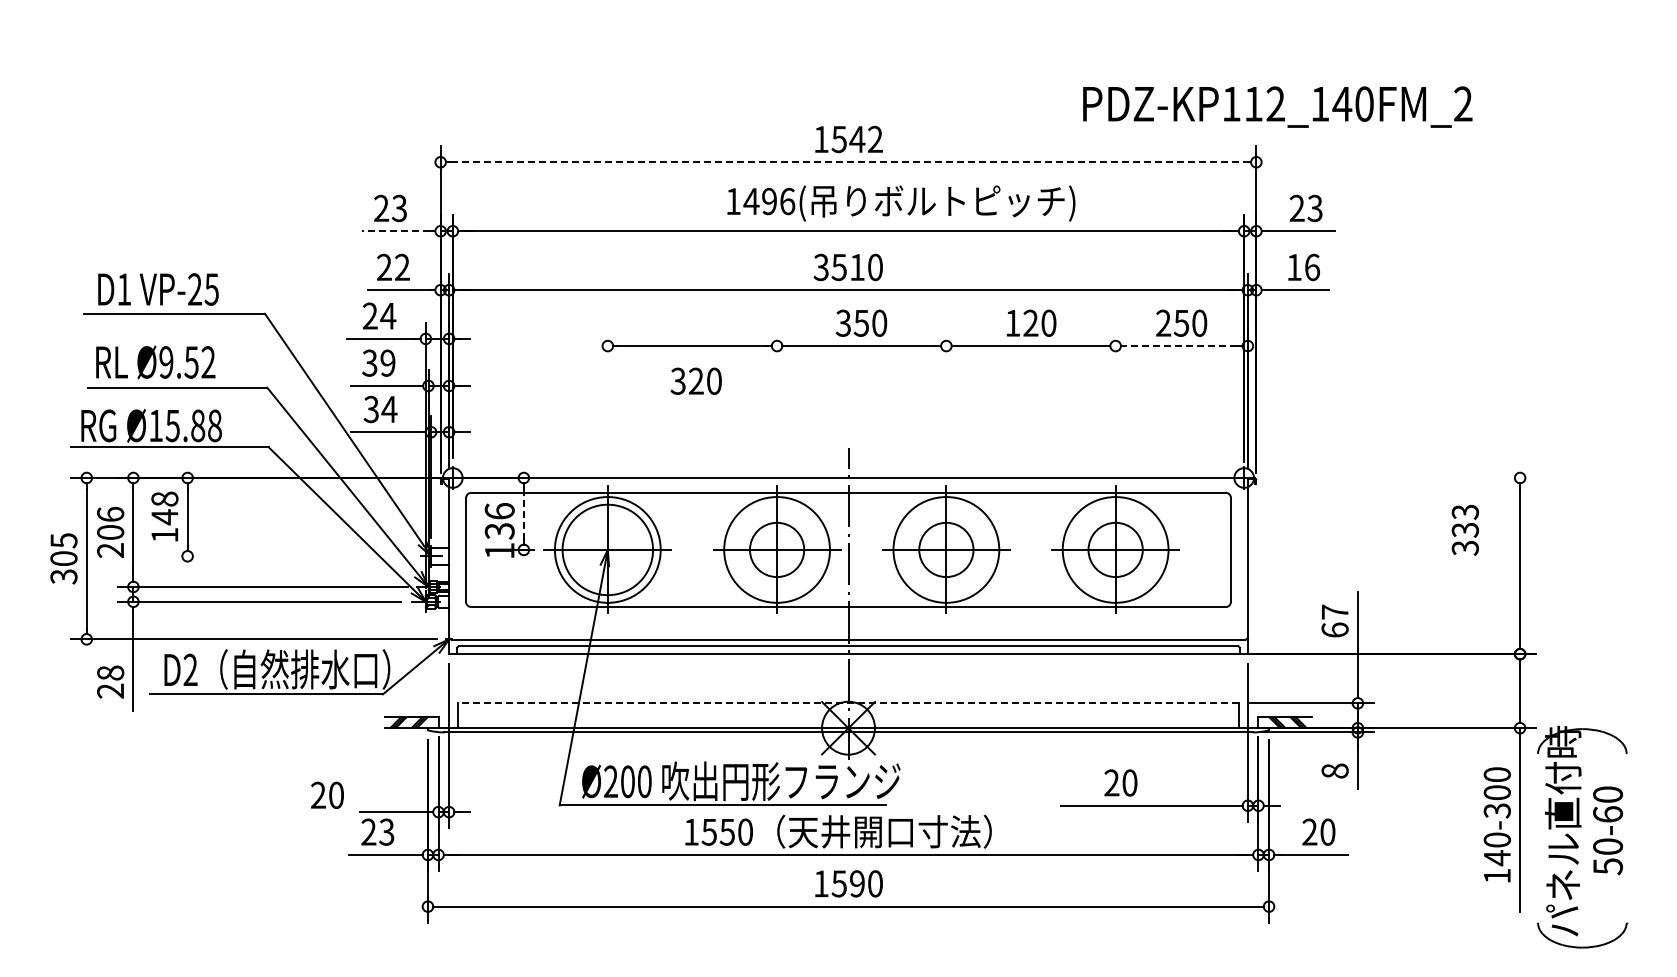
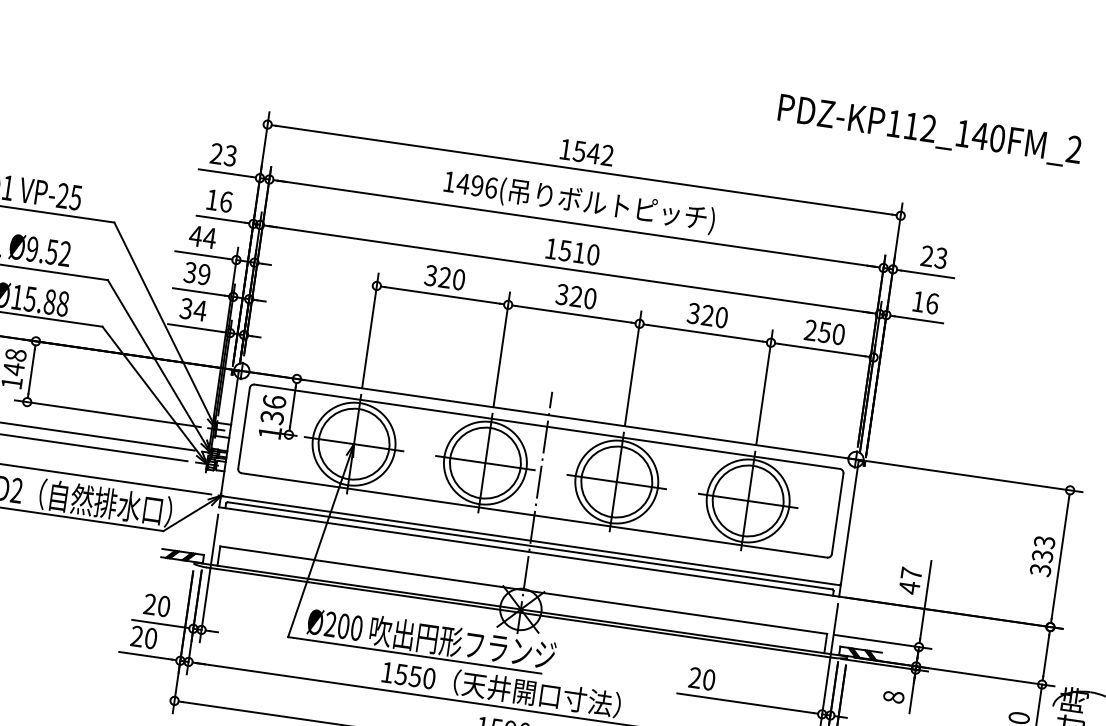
text: (1277, 106) -> (929, 130), moved
line: (849, 162) -> (584, 170), dashed -> solid
text: (901, 203) -> (579, 202), moved
line: (395, 231) -> (224, 173), dashed -> solid
text: (393, 267) -> (219, 201), 22 -> 16
text: (820, 267) -> (550, 248), 3510 -> 1510
text: (370, 315) -> (196, 235), 24 -> 44
text: (861, 322) -> (576, 296), 350 -> 320
text: (1012, 322) -> (693, 312), 120 -> 320
line: (1181, 346) -> (822, 350), dashed -> solid
text: (695, 380) -> (444, 277), moved
line: (607, 403) -> (370, 330), added
line: (777, 403) -> (502, 349), added
line: (946, 403) -> (633, 368), added
line: (1115, 403) -> (764, 387), added
line: (1396, 478) -> (974, 476), added
line: (523, 514) -> (292, 407), dashed -> solid
text: (1464, 529) -> (1042, 555), moved
circle: (776, 549) -> (485, 462), size x1.67
circle: (946, 549) -> (616, 481), size x1.67
circle: (1115, 549) -> (748, 500), size x1.67
line: (291, 556) -> (107, 413), added
text: (1334, 630) -> (909, 587), 67 -> 47
line: (848, 703) -> (523, 590), dashed -> solid
text: (1120, 782) -> (701, 678), moved
text: (327, 794) -> (157, 604), moved
text: (386, 831) -> (150, 637), 23 -> 20

